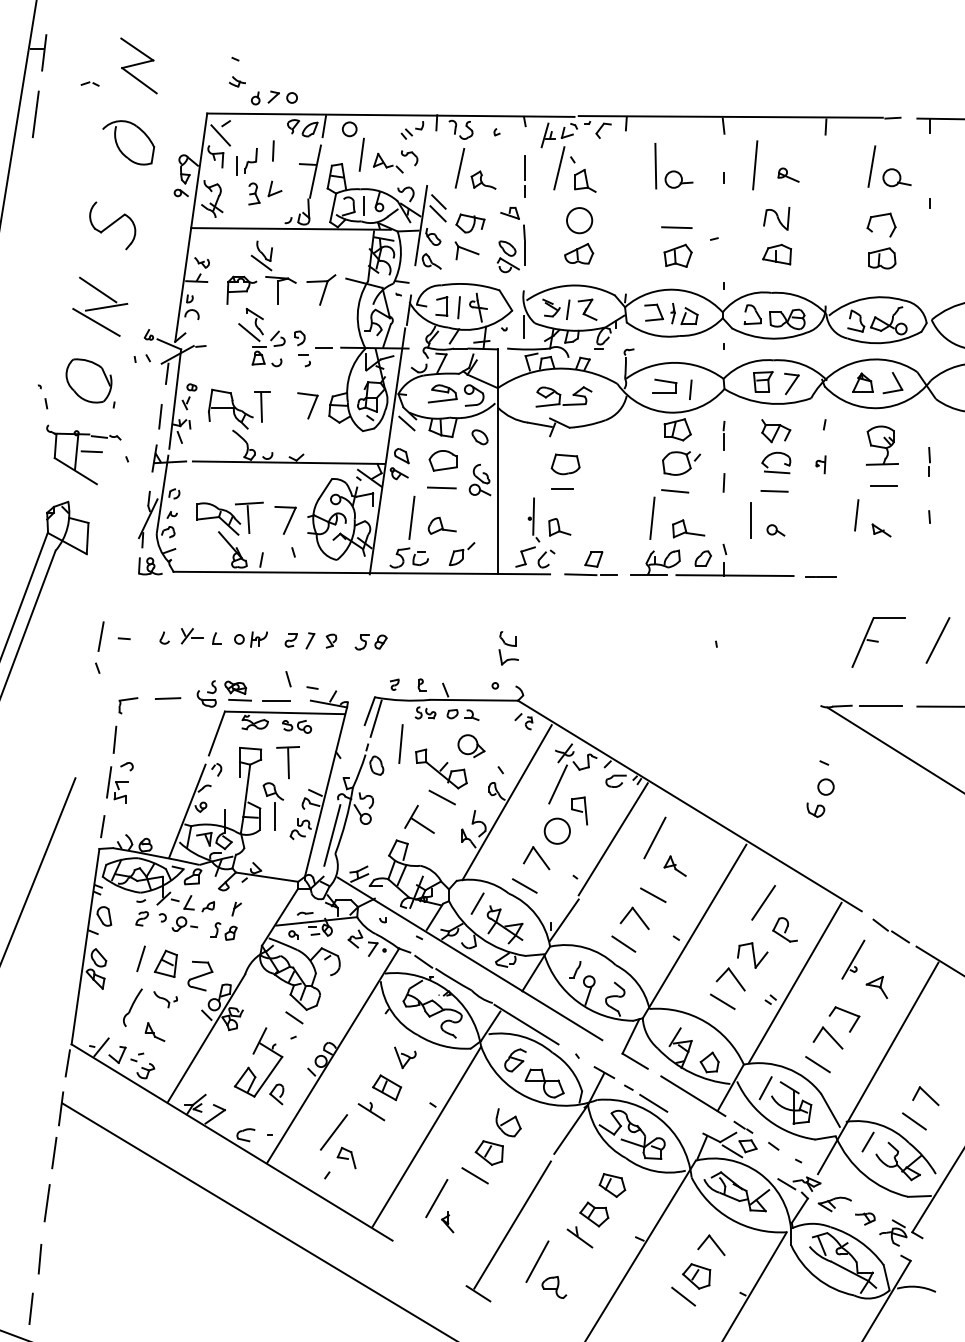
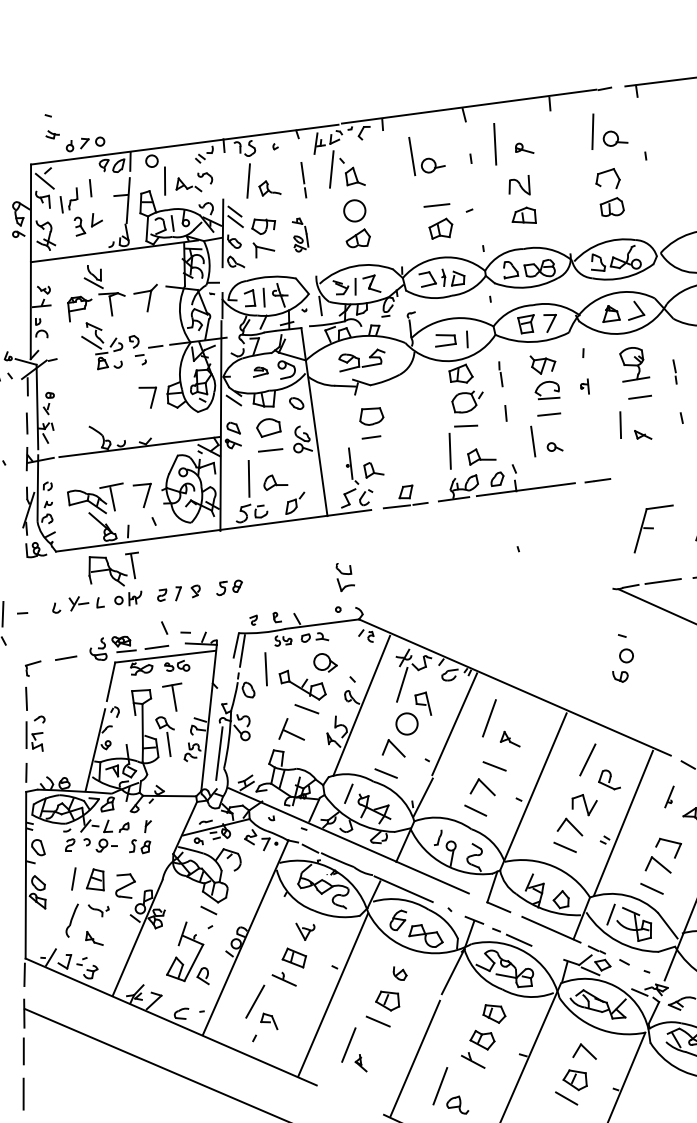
part: (510, 239) -> (299, 234), size x0.6
part: (442, 393) -> (260, 371), size x0.6
part: (239, 408) -> (114, 569), moved
part: (853, 959) -> (669, 796), size x0.6
part: (508, 1122) -> (399, 973), size x0.6

